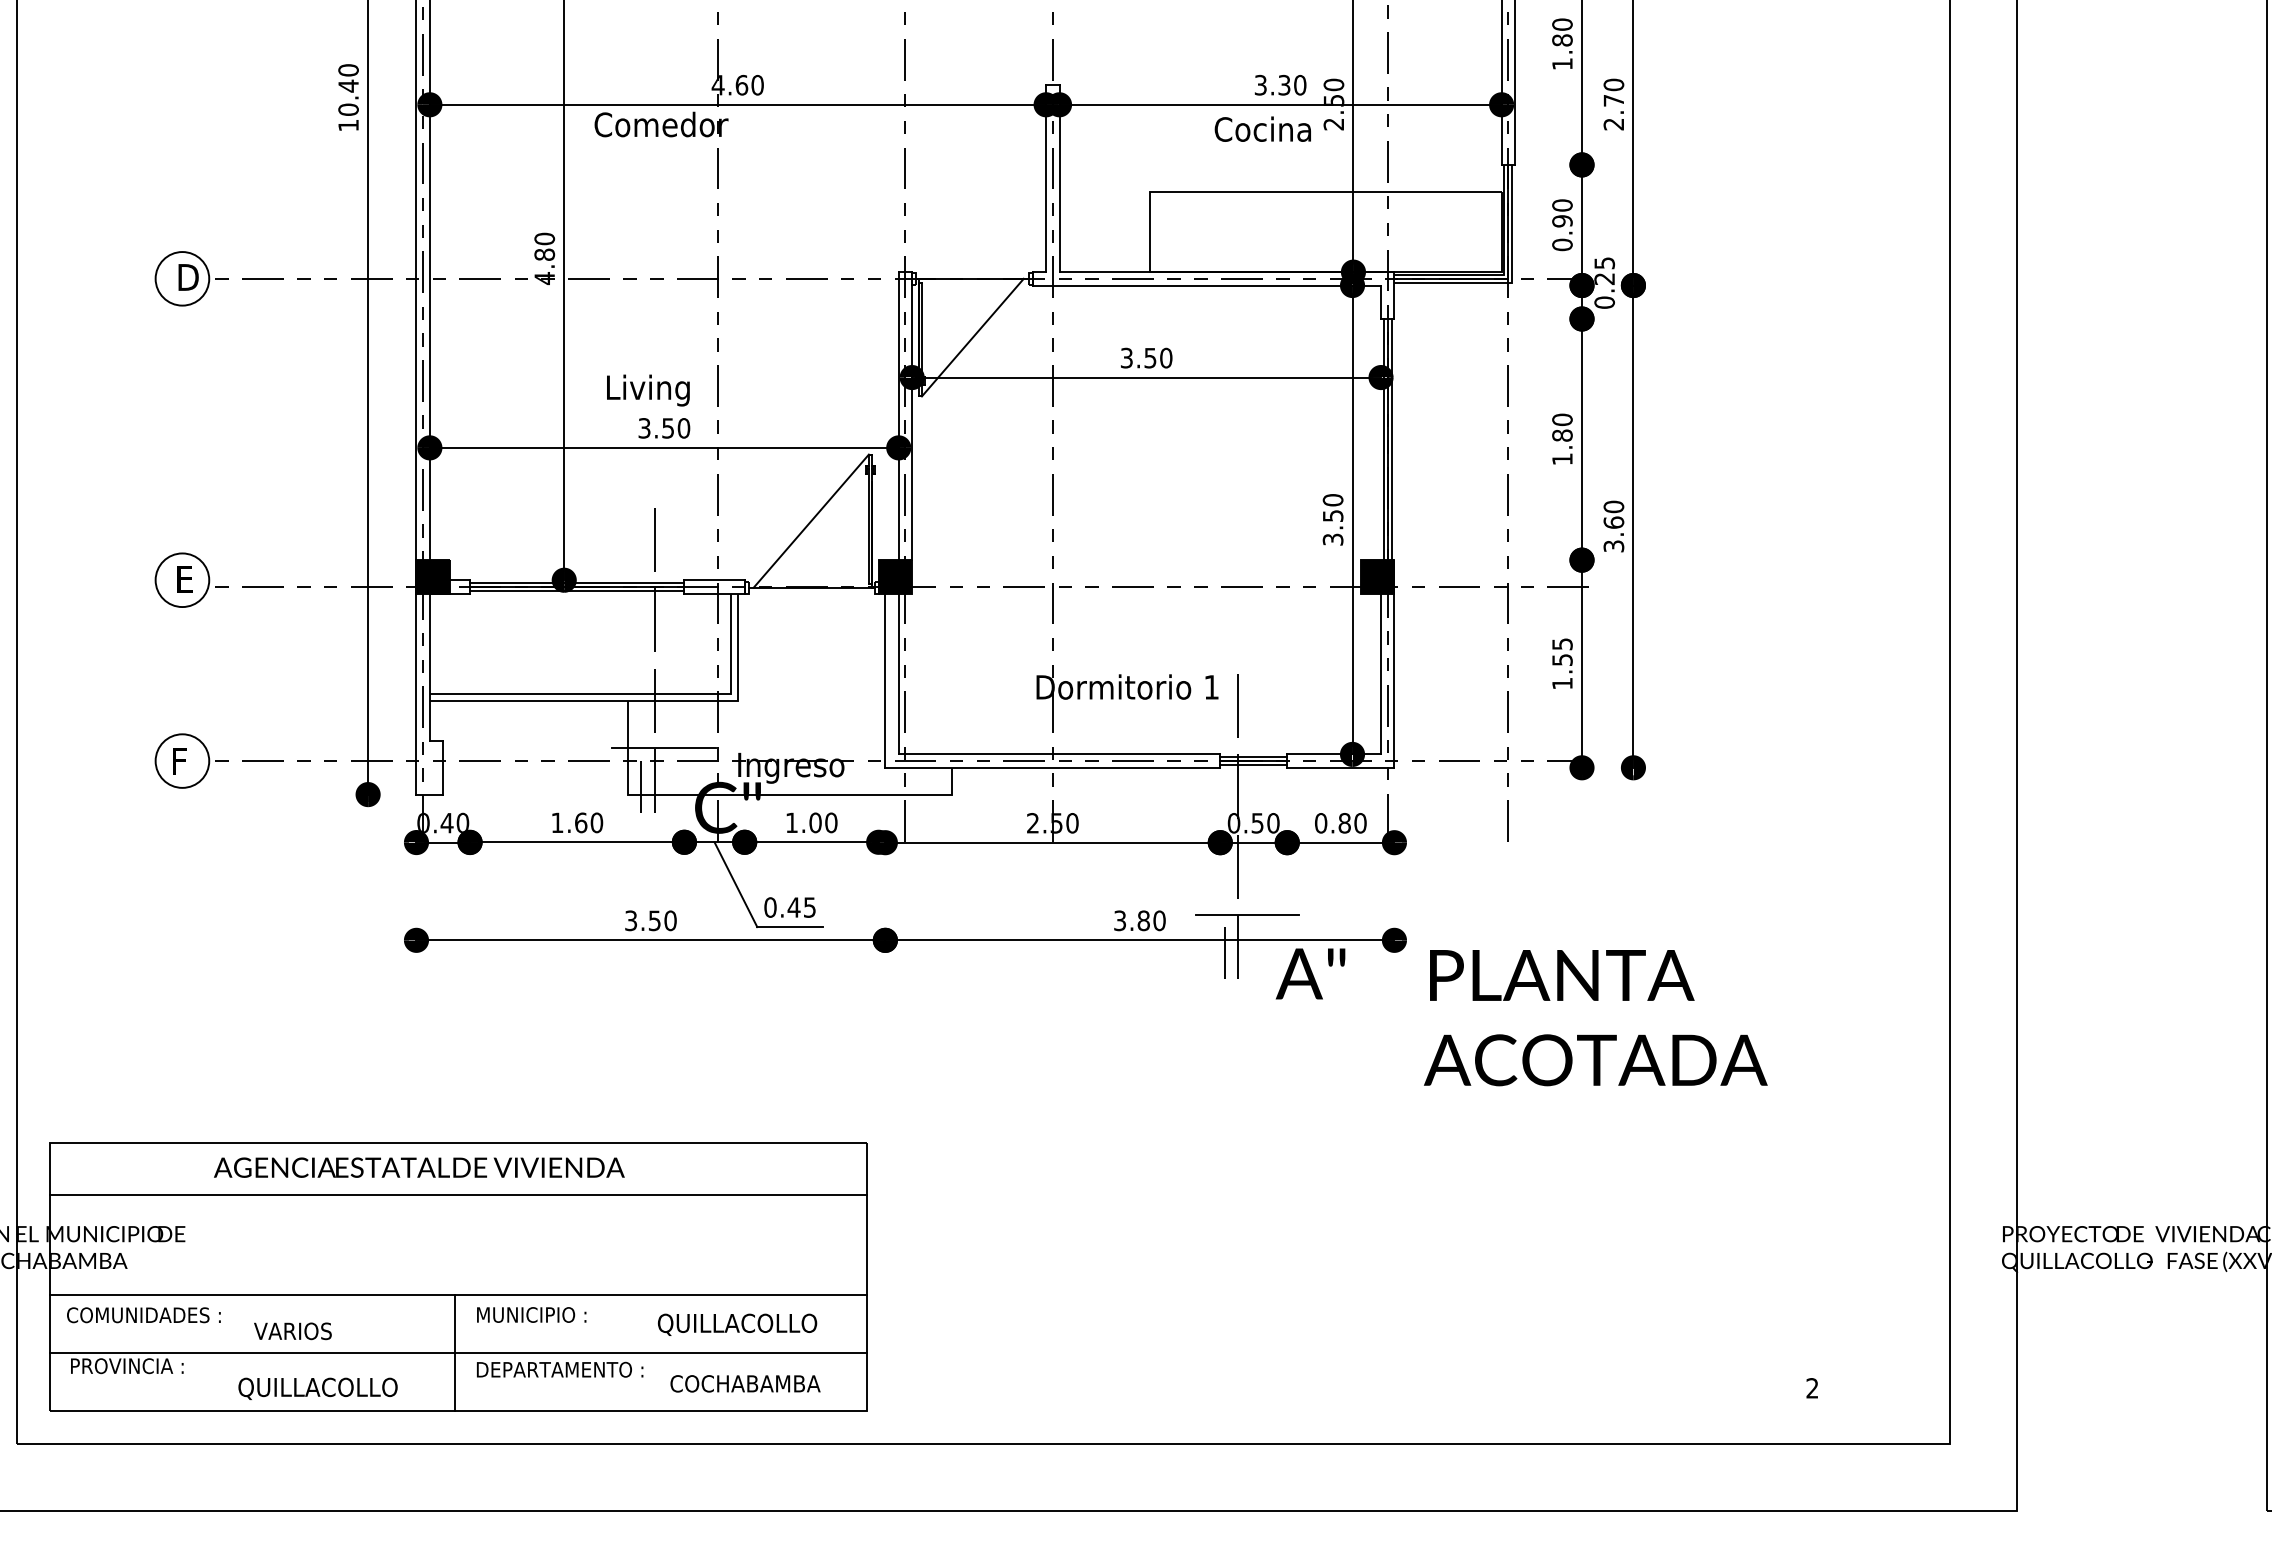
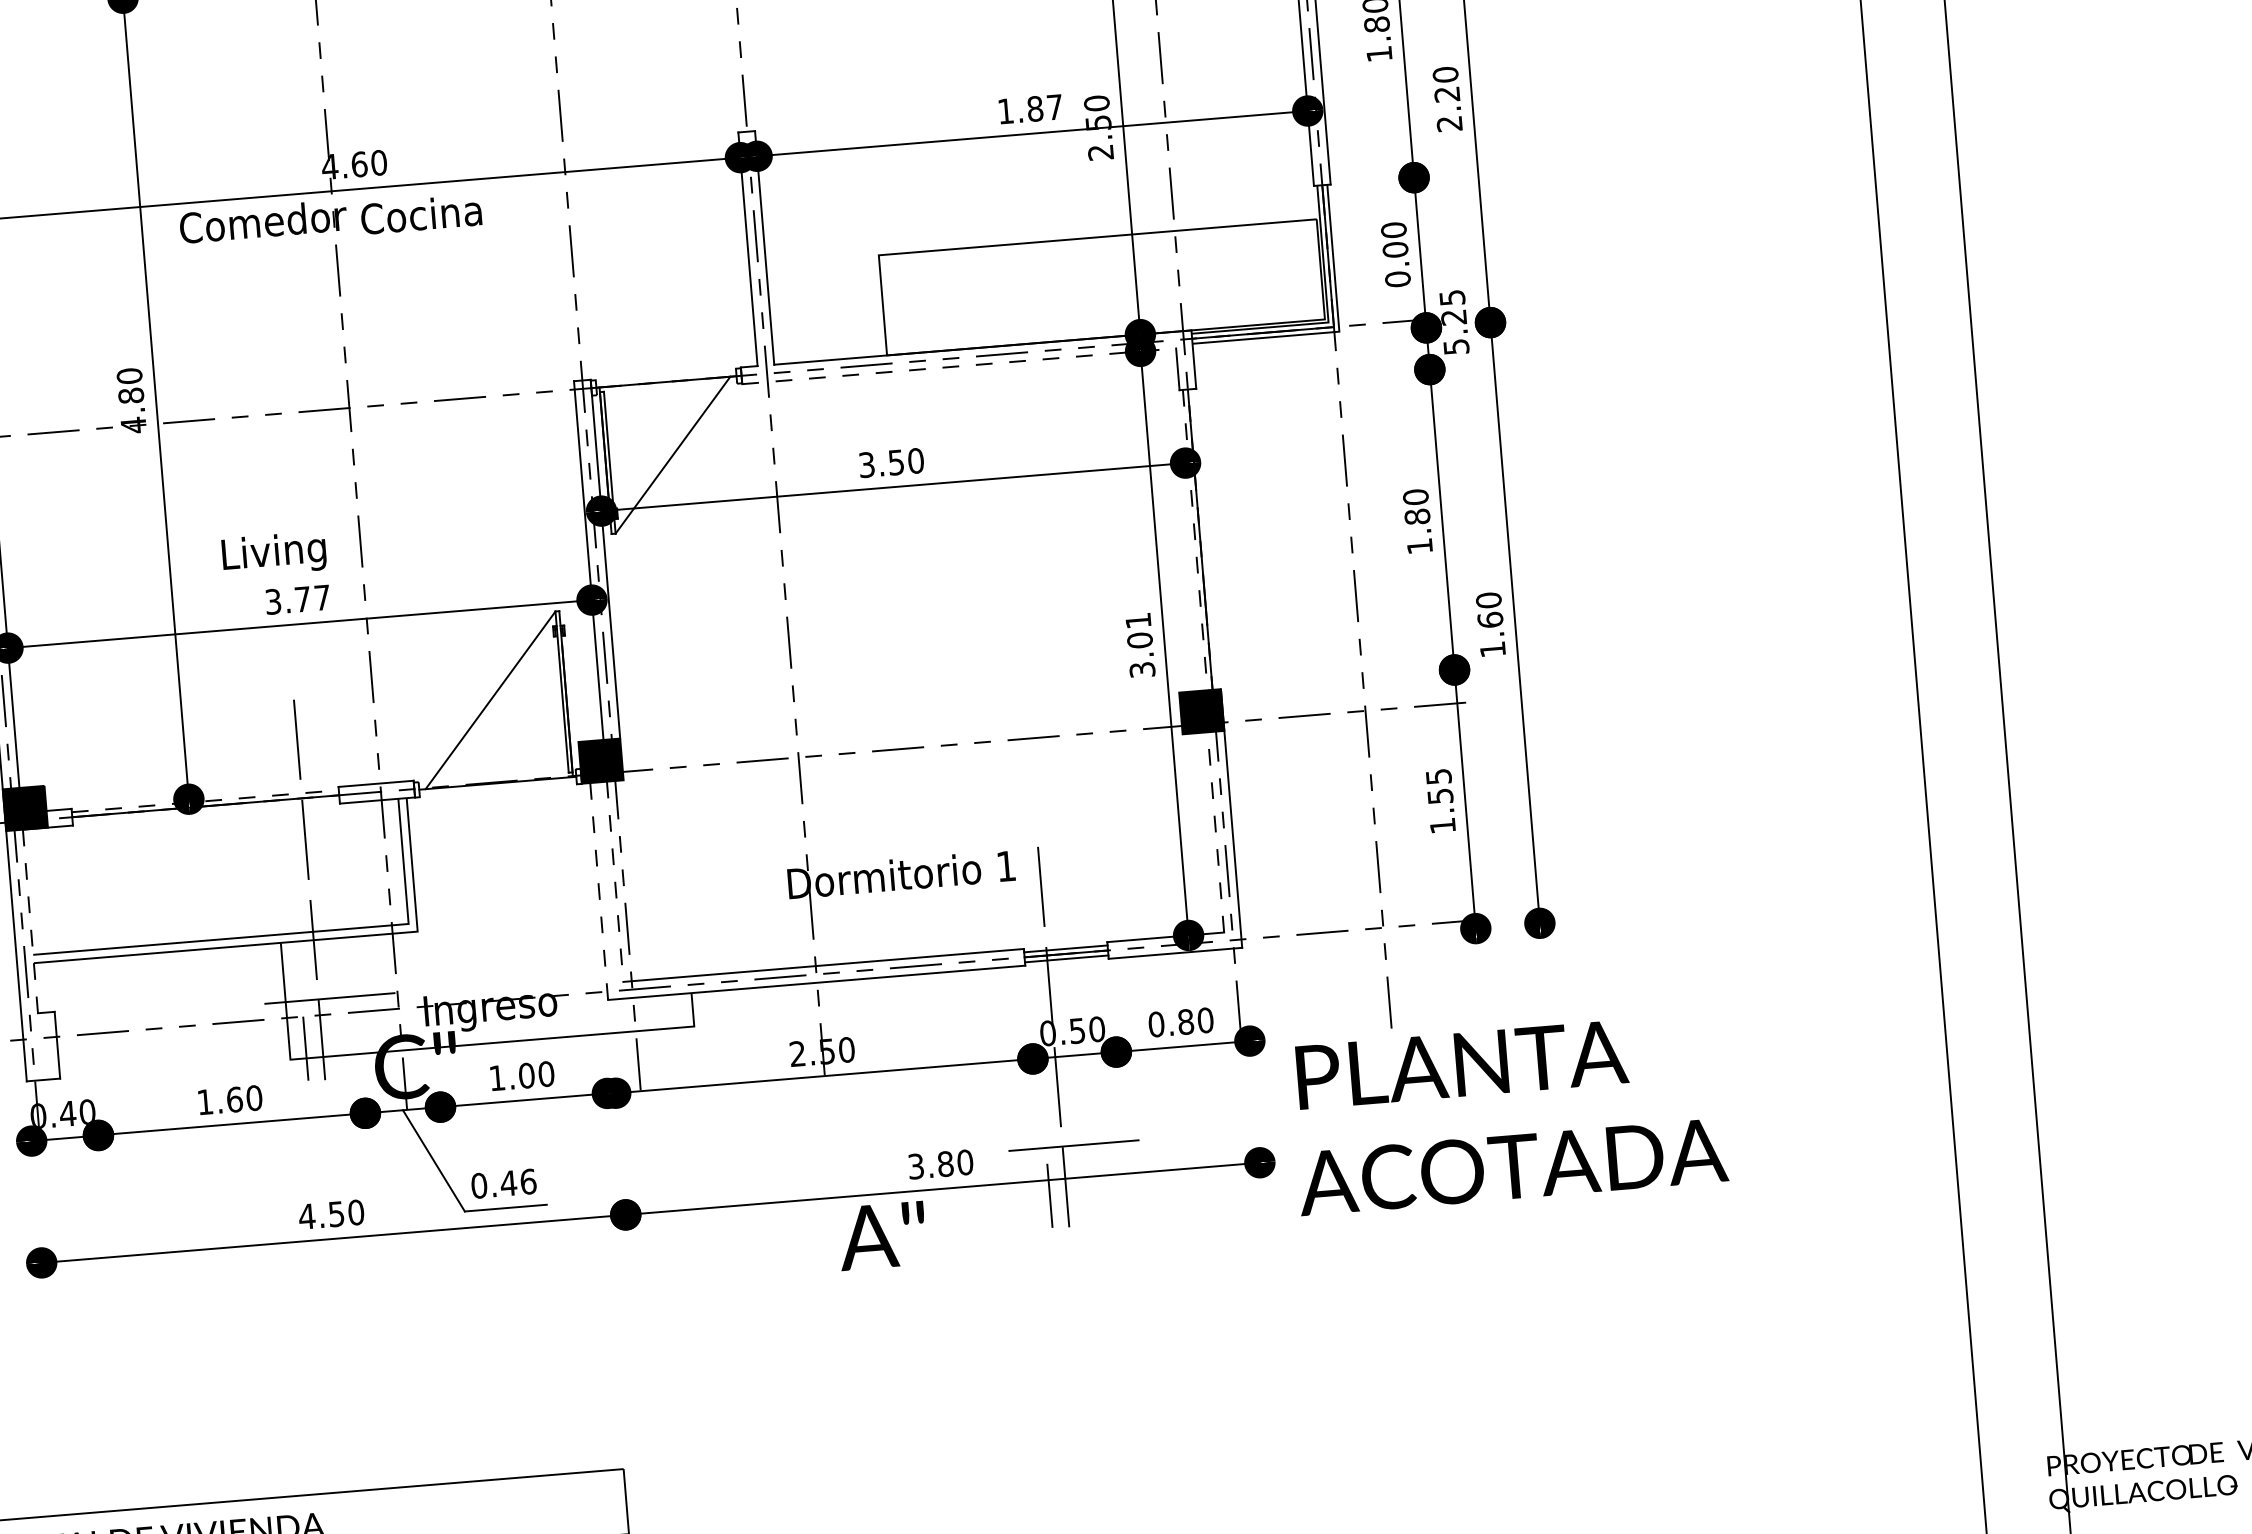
text: (1280, 84) -> (1030, 108), 3.30 -> 1.87
text: (1613, 100) -> (1446, 94), 2.70 -> 2.20
text: (1262, 128) -> (420, 213), moved
text: (1562, 221) -> (1395, 250), 0.90 -> 0.00
line: (1207, 285) -> (959, 366), solid -> dashed
text: (1604, 302) -> (1456, 346), 0.25 -> 5.25
text: (676, 428) -> (313, 598), 3.50 -> 3.77
line: (1383, 439) -> (1194, 540), solid -> dashed
line: (1391, 439) -> (1204, 539), removed
text: (1332, 508) -> (1138, 631), 3.50 -> 3.01
text: (1613, 546) -> (1492, 649), 3.60 -> 1.60
line: (577, 582) -> (205, 800), solid -> dashed
line: (577, 590) -> (206, 810), removed
line: (429, 667) -> (29, 921), solid -> dashed
line: (1381, 673) -> (1216, 831), solid -> dashed
line: (898, 674) -> (614, 882), solid -> dashed
line: (885, 681) -> (599, 892), solid -> dashed
text: (809, 907) -> (527, 1181), 0.45 -> 0.46
text: (630, 920) -> (306, 1216), 3.50 -> 4.50
text: (1310, 973) -> (882, 1235), moved
text: (1595, 1018) -> (1508, 1114), moved

